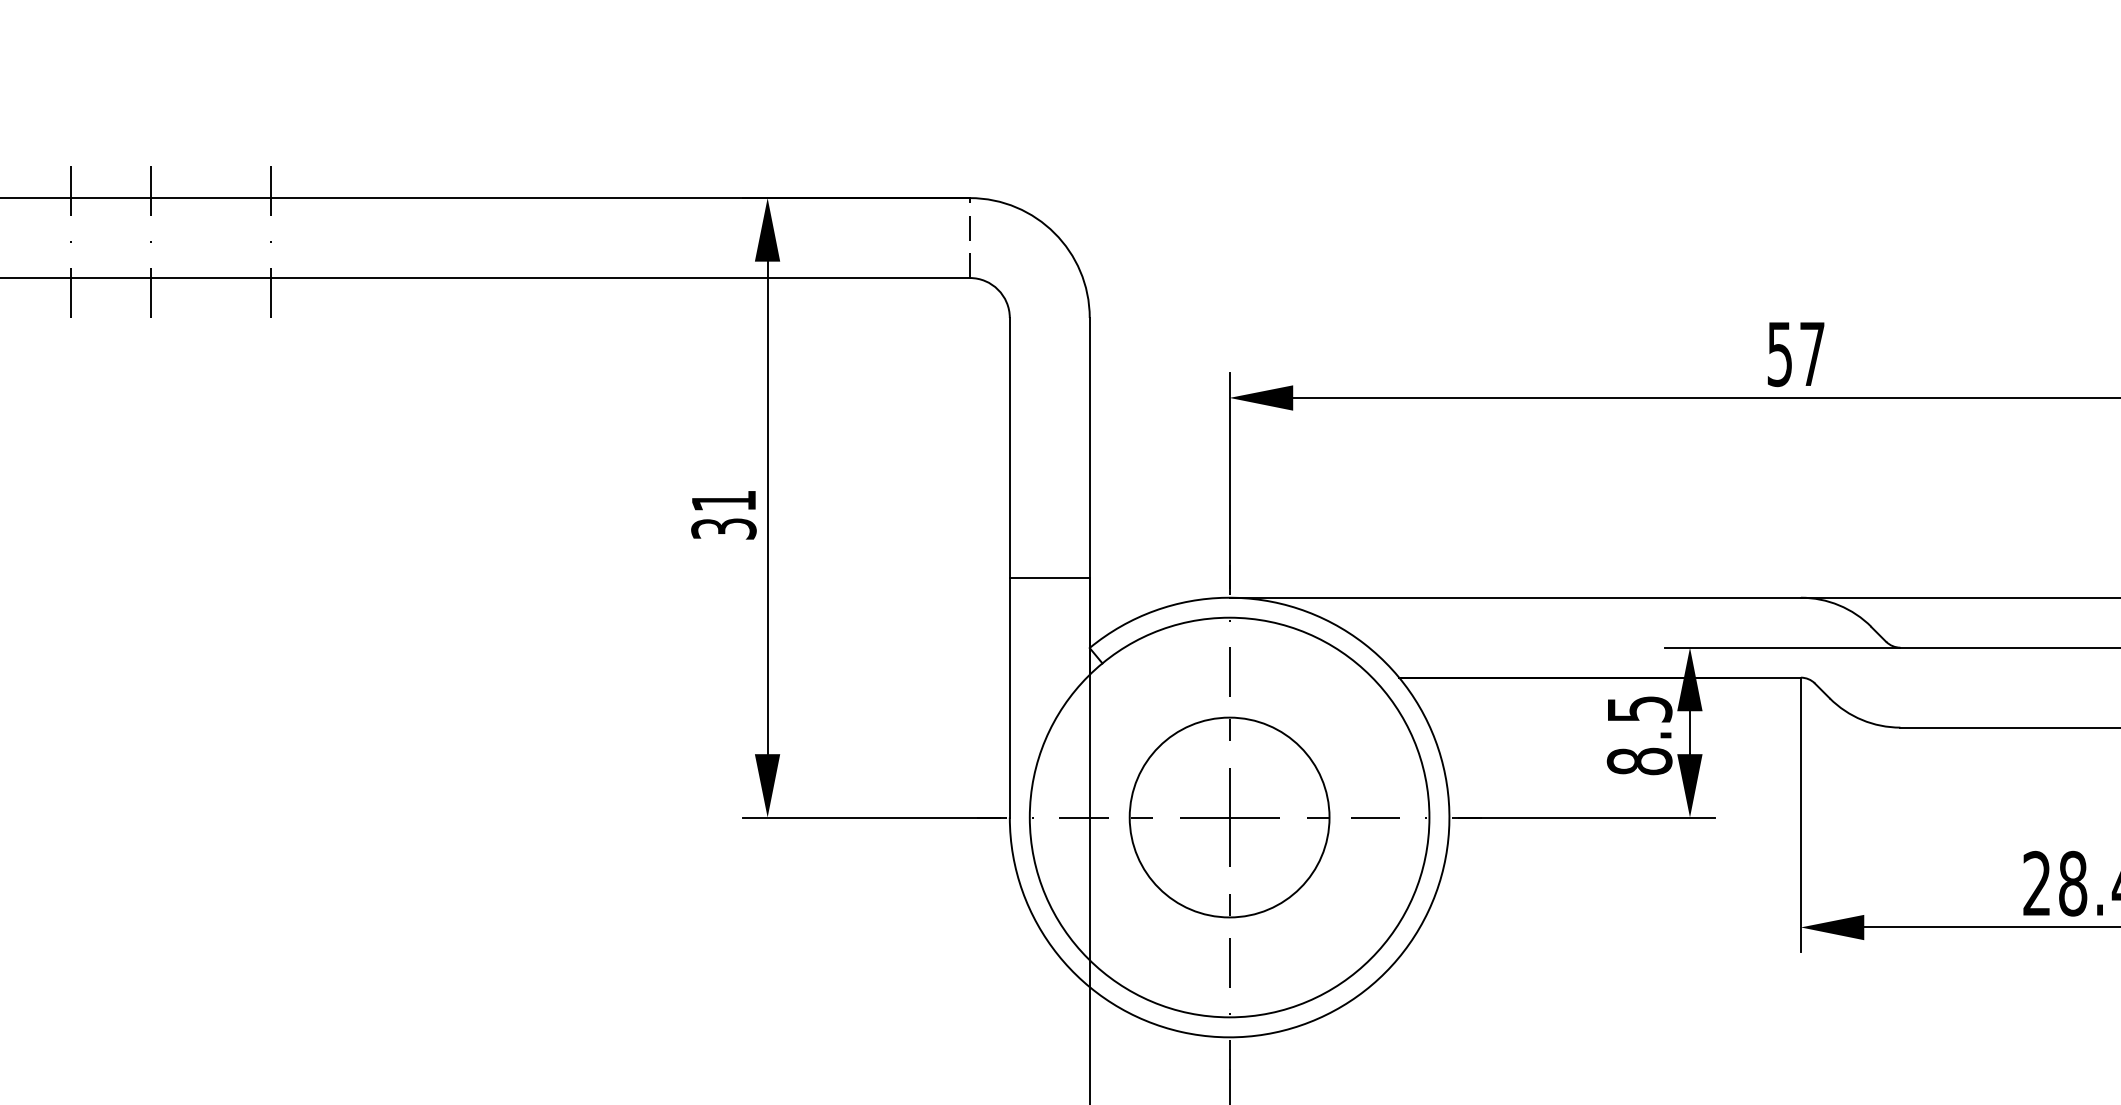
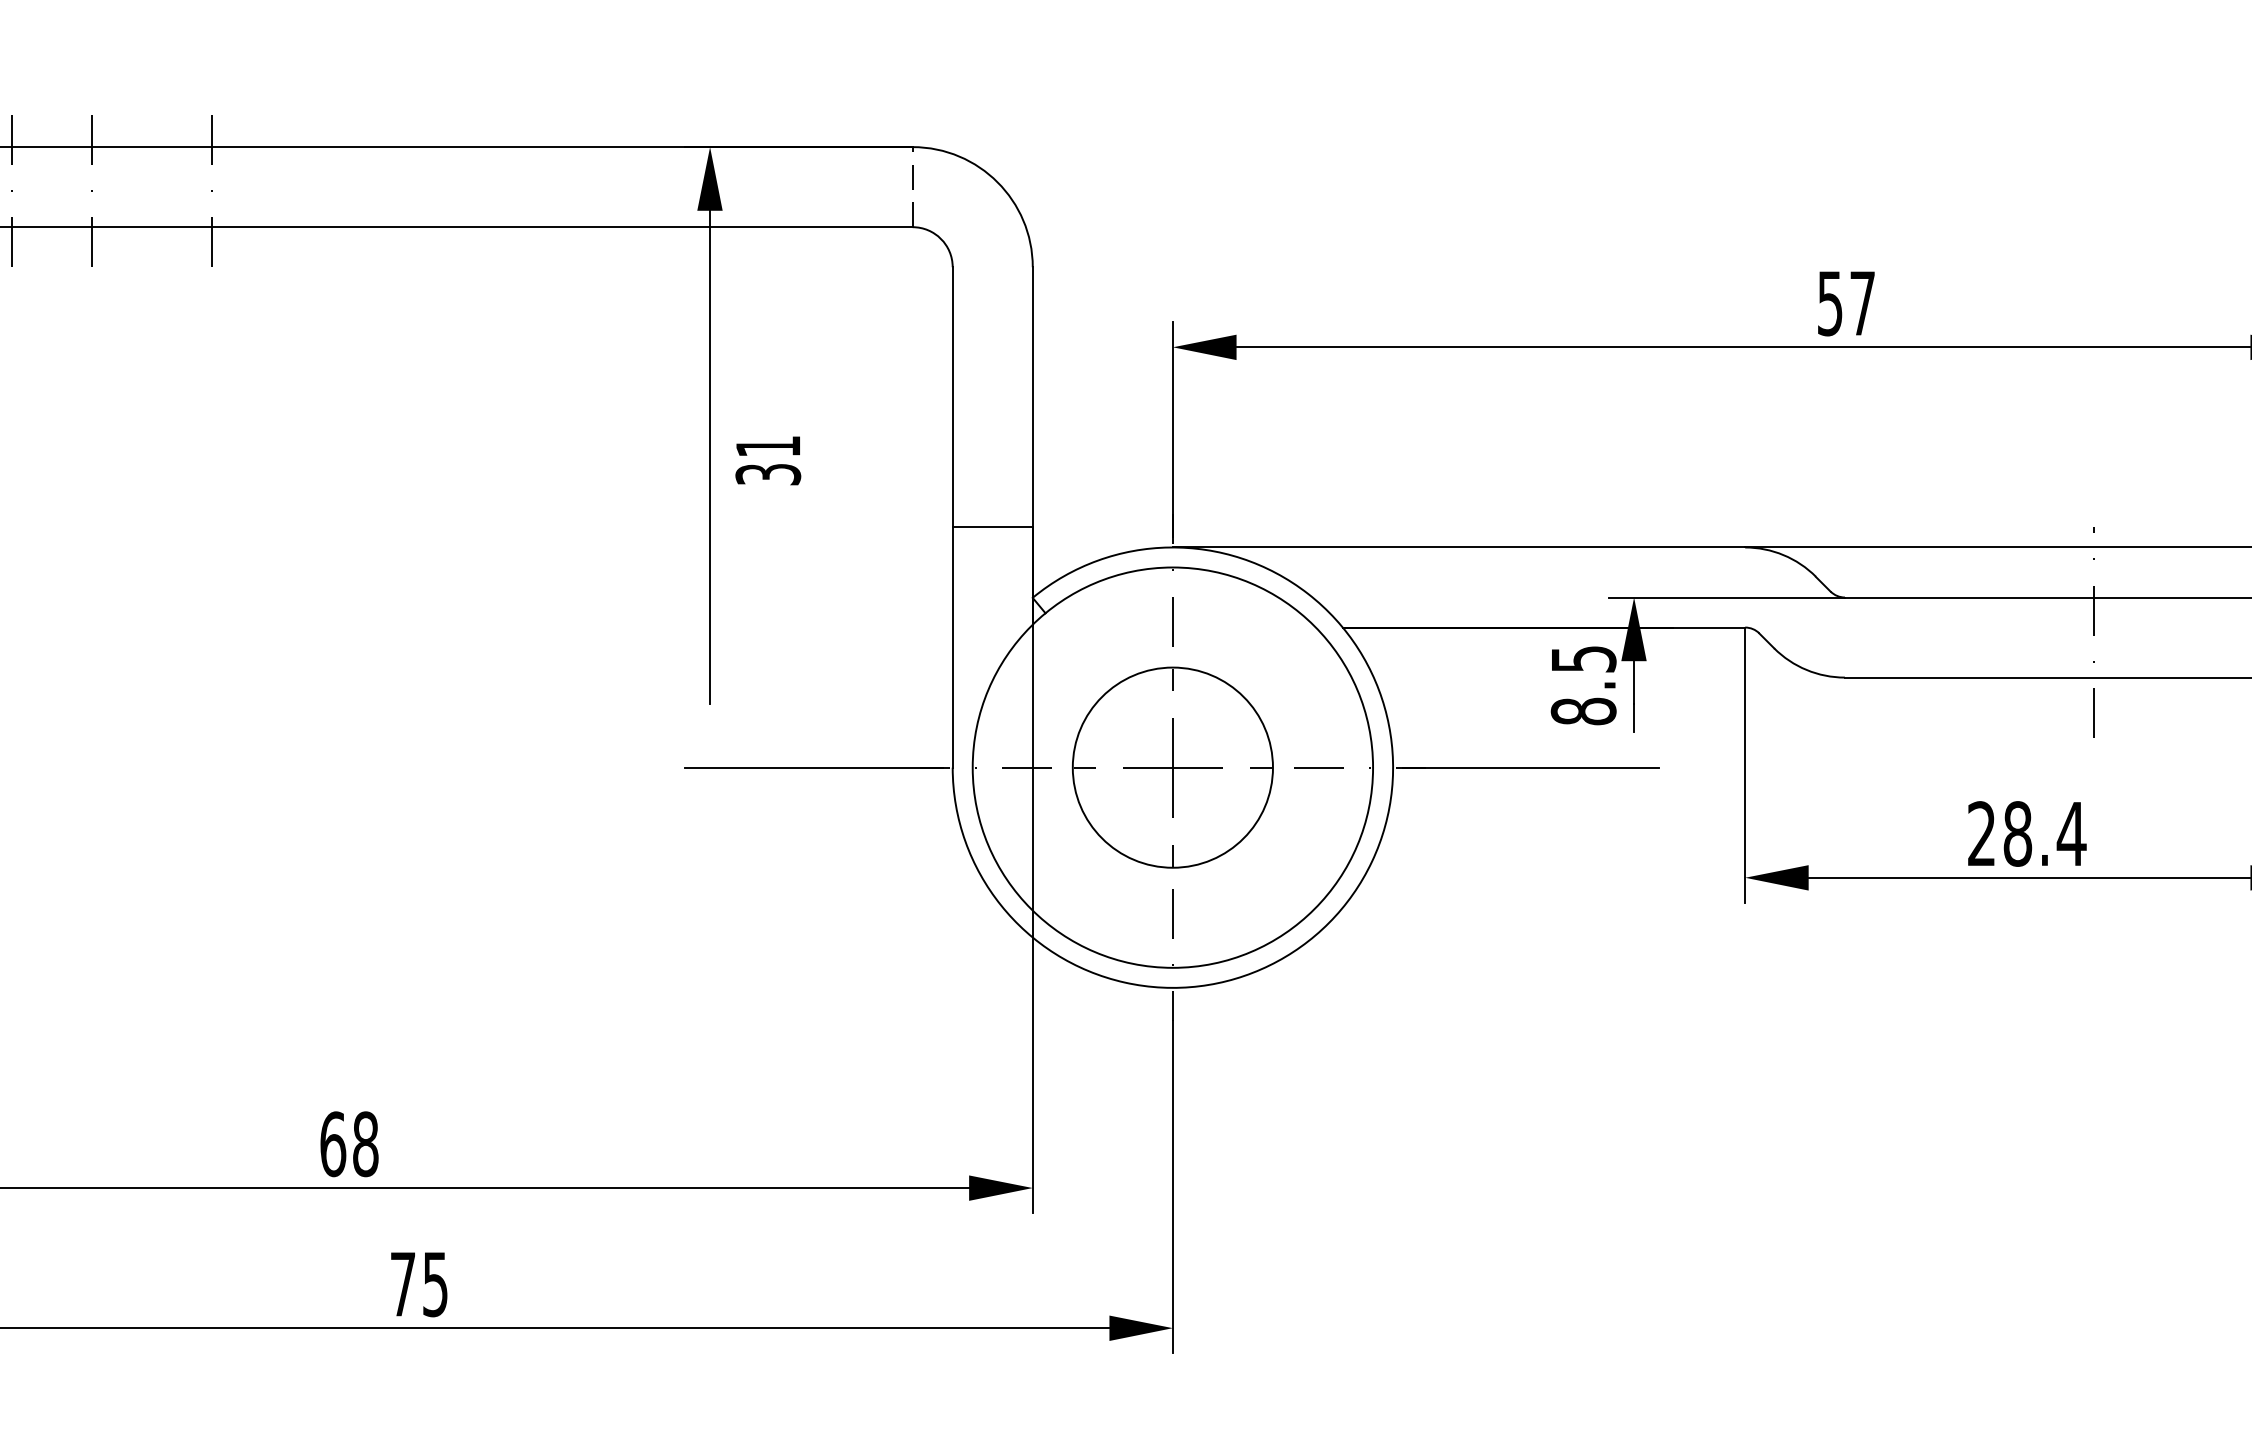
text: (1796, 354) -> (1846, 303), moved
text: (724, 514) -> (768, 460), moved
fill: (767, 785) -> (709, 735), removed
fill: (1689, 785) -> (1633, 735), removed

